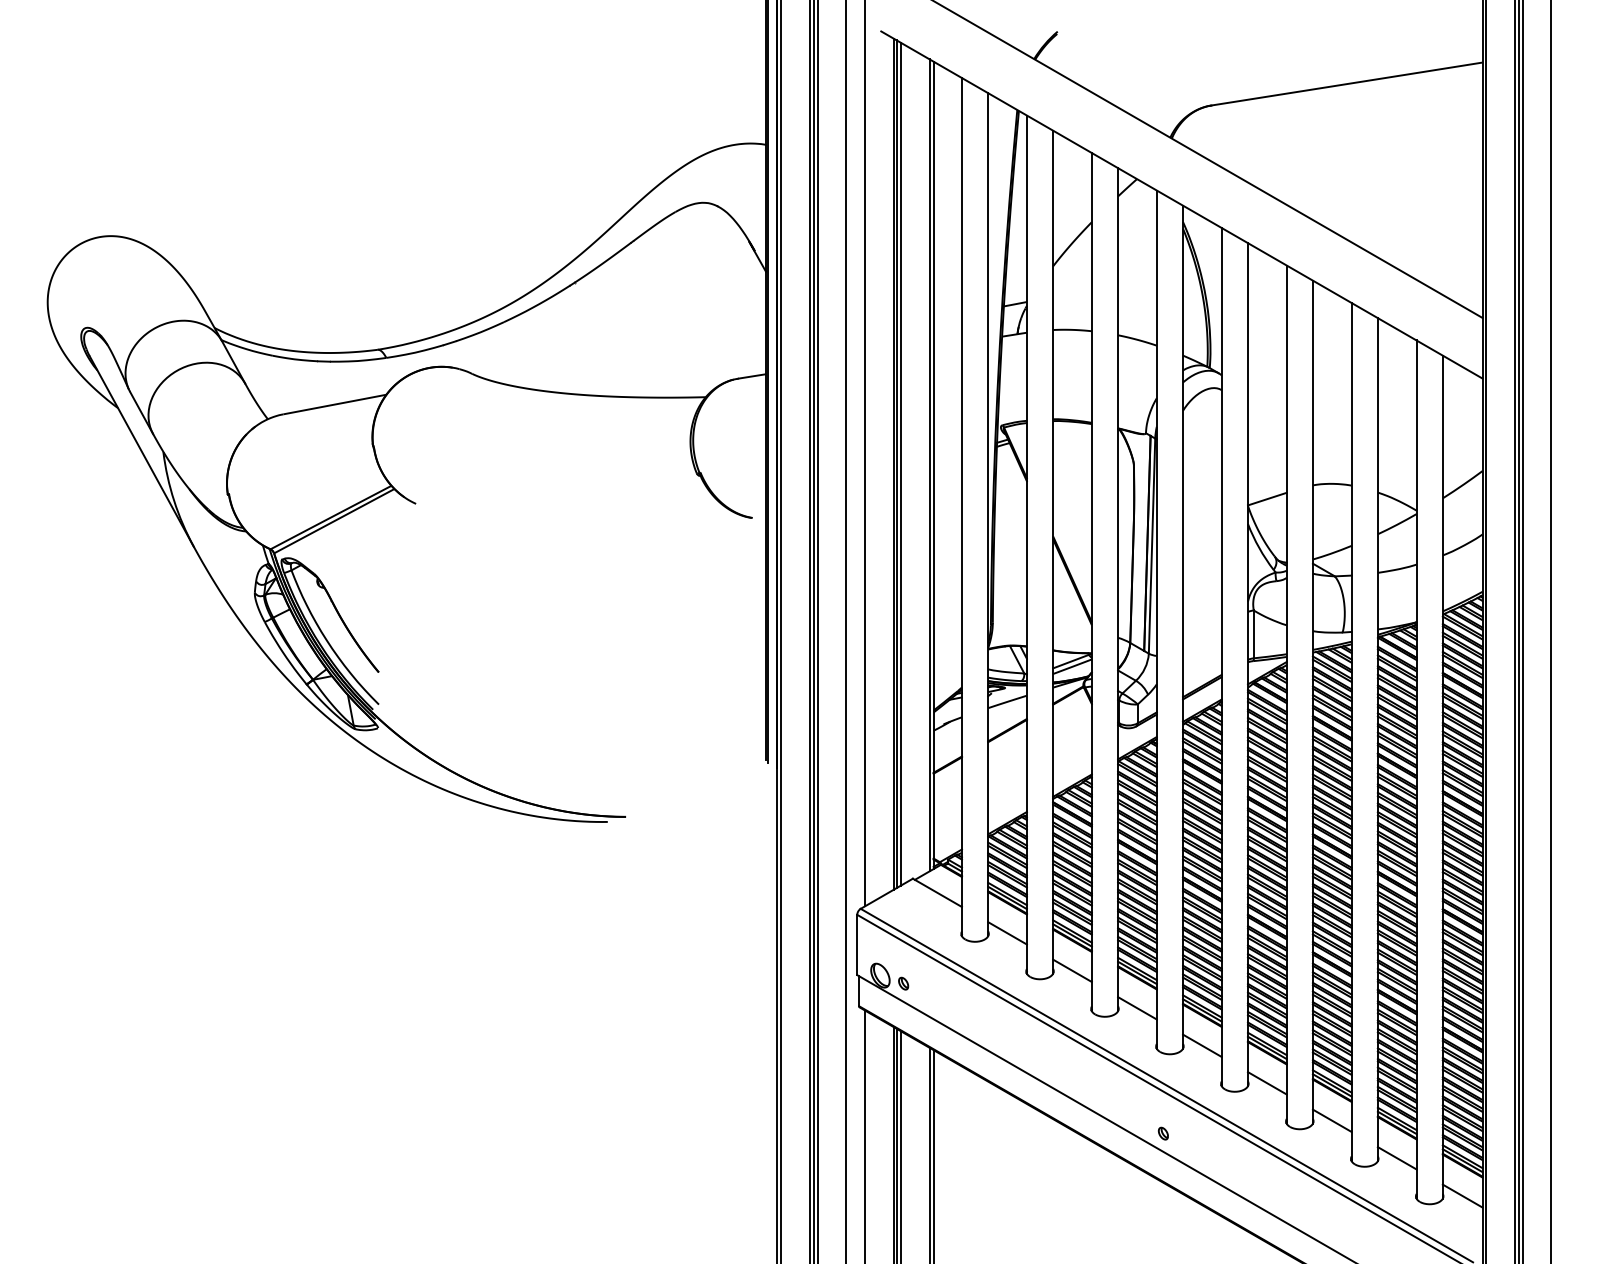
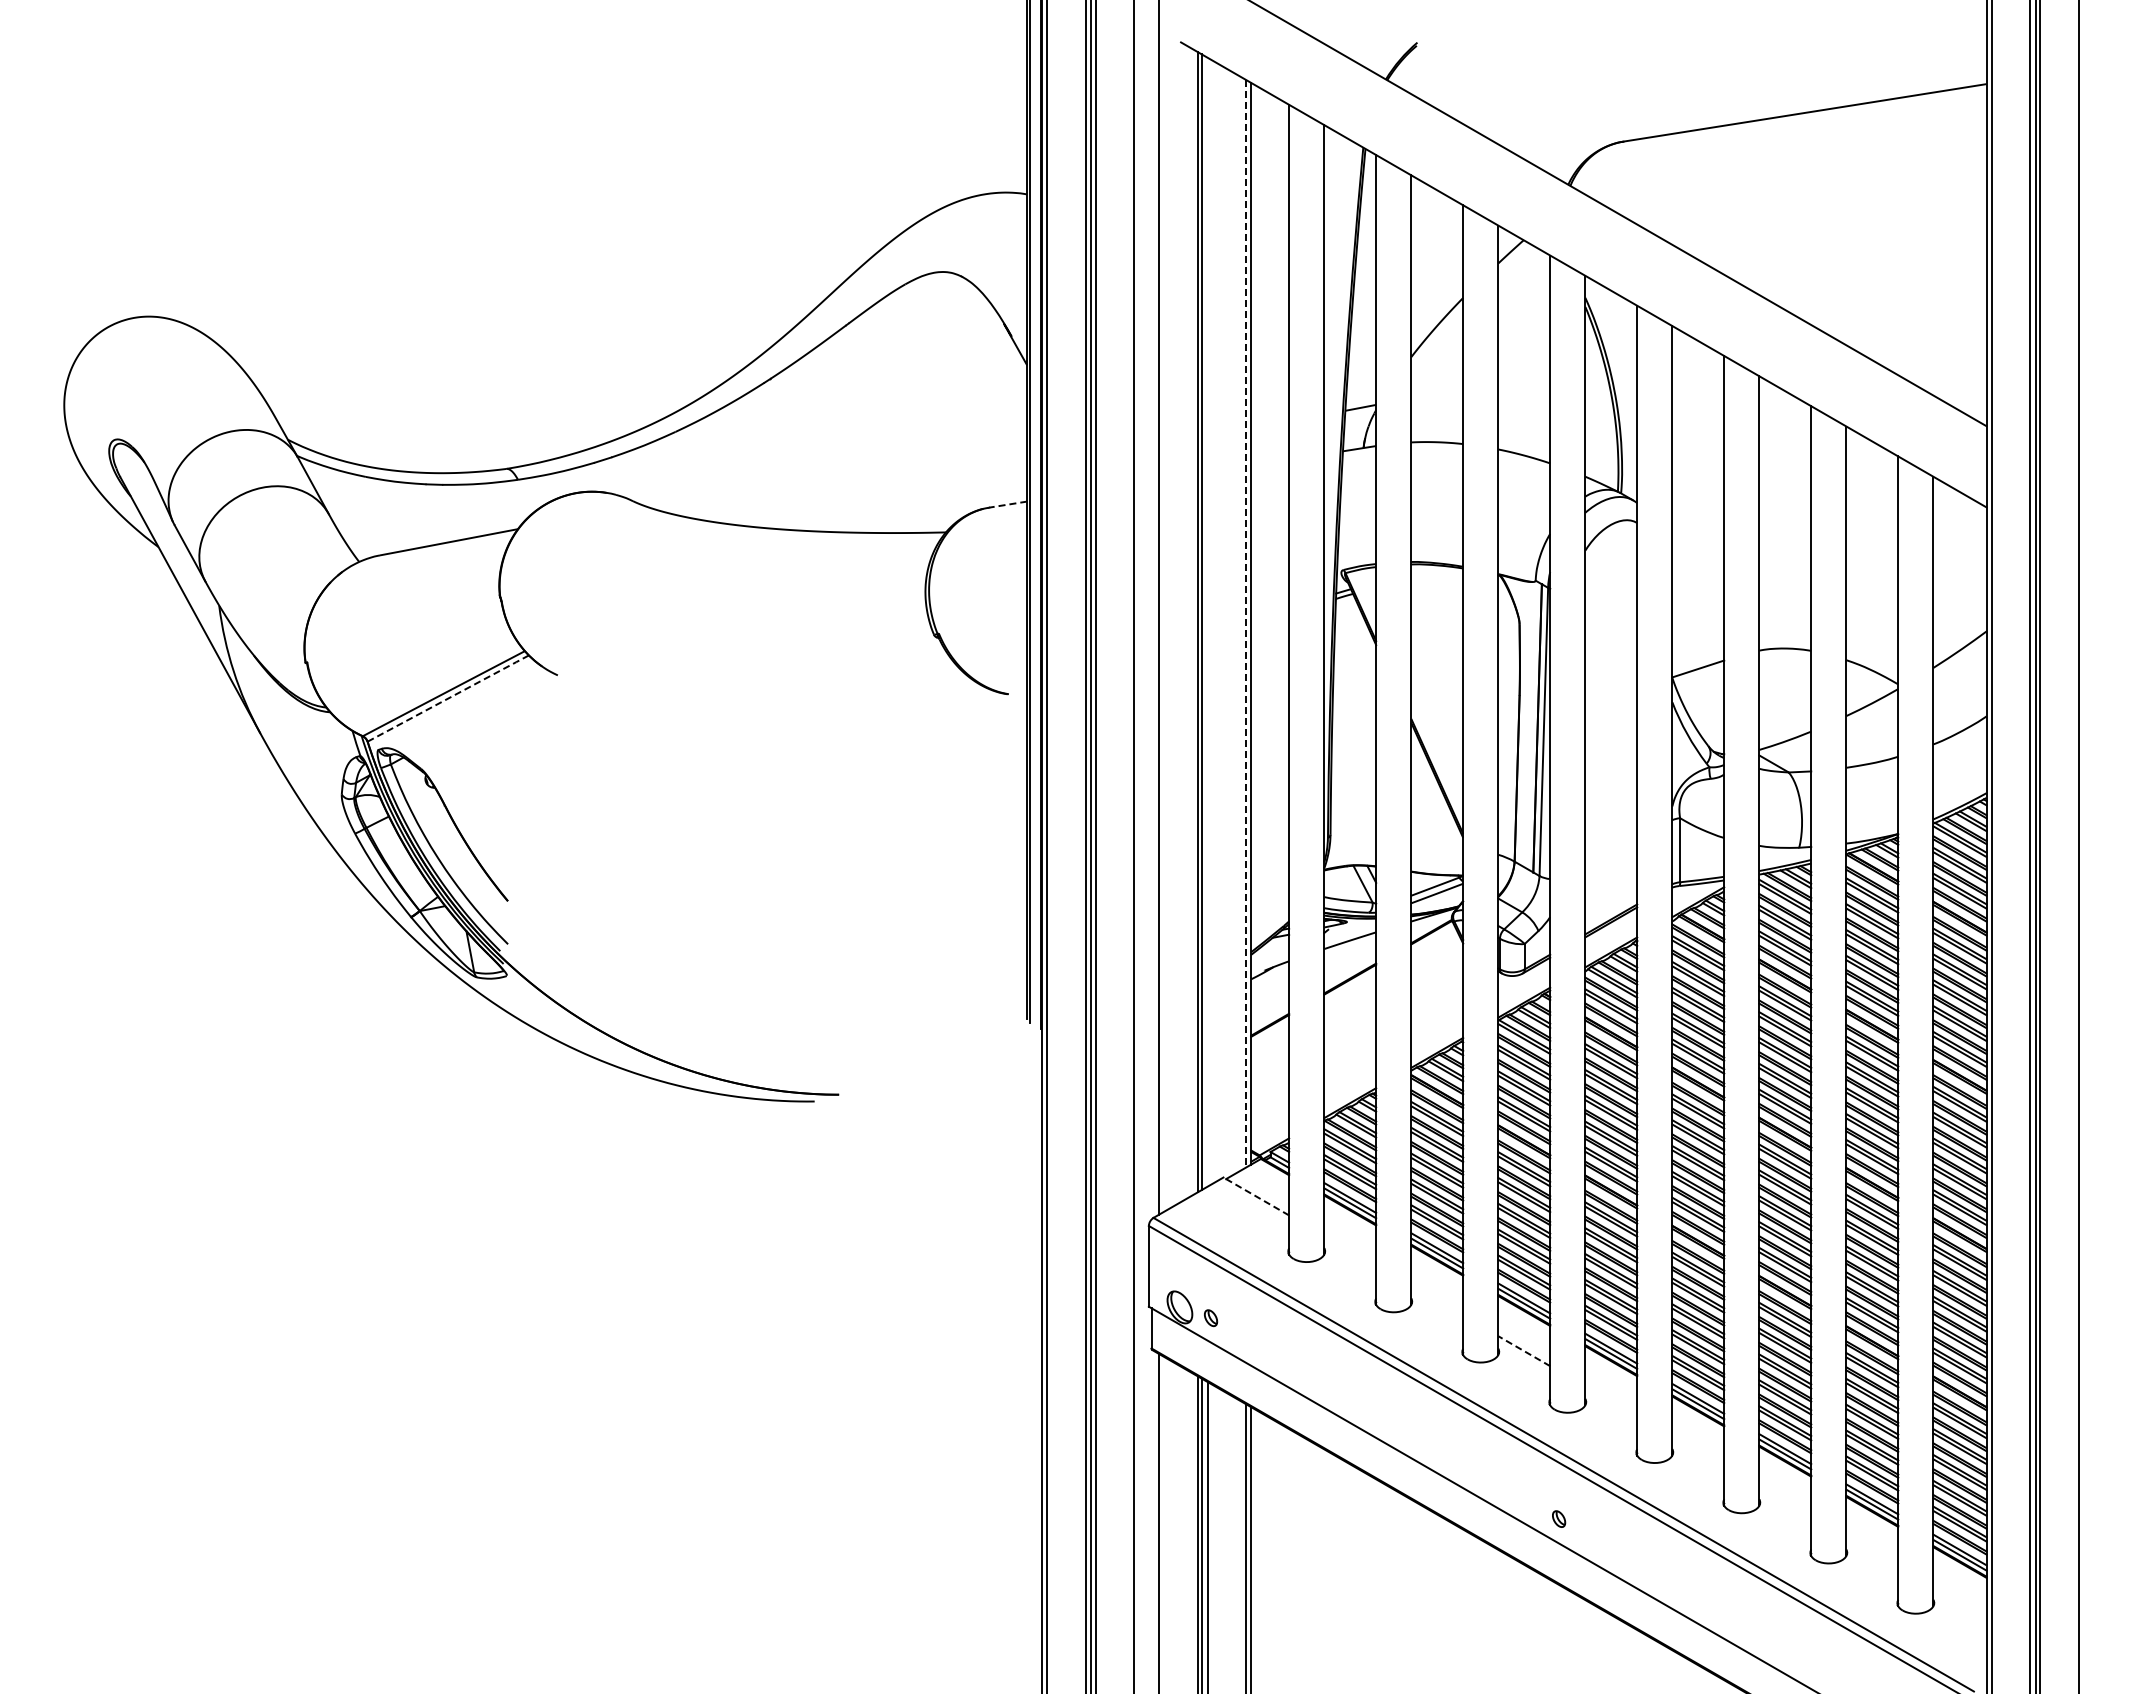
line: (752, 376) -> (1008, 504), solid -> dashed
line: (901, 463) -> (1207, 621), removed
line: (930, 465) -> (1246, 623), solid -> dashed
line: (334, 521) -> (448, 698), solid -> dashed
line: (937, 892) -> (1256, 1196), solid -> dashed
line: (1007, 933) -> (1350, 1250), removed
line: (1072, 970) -> (1437, 1300), removed
line: (1137, 1008) -> (1524, 1351), solid -> dashed
line: (1202, 1045) -> (1611, 1401), removed
line: (1267, 1083) -> (1698, 1451), removed
line: (1332, 1120) -> (1785, 1501), removed
line: (1397, 1158) -> (1872, 1552), removed
line: (1462, 1195) -> (1959, 1602), removed

